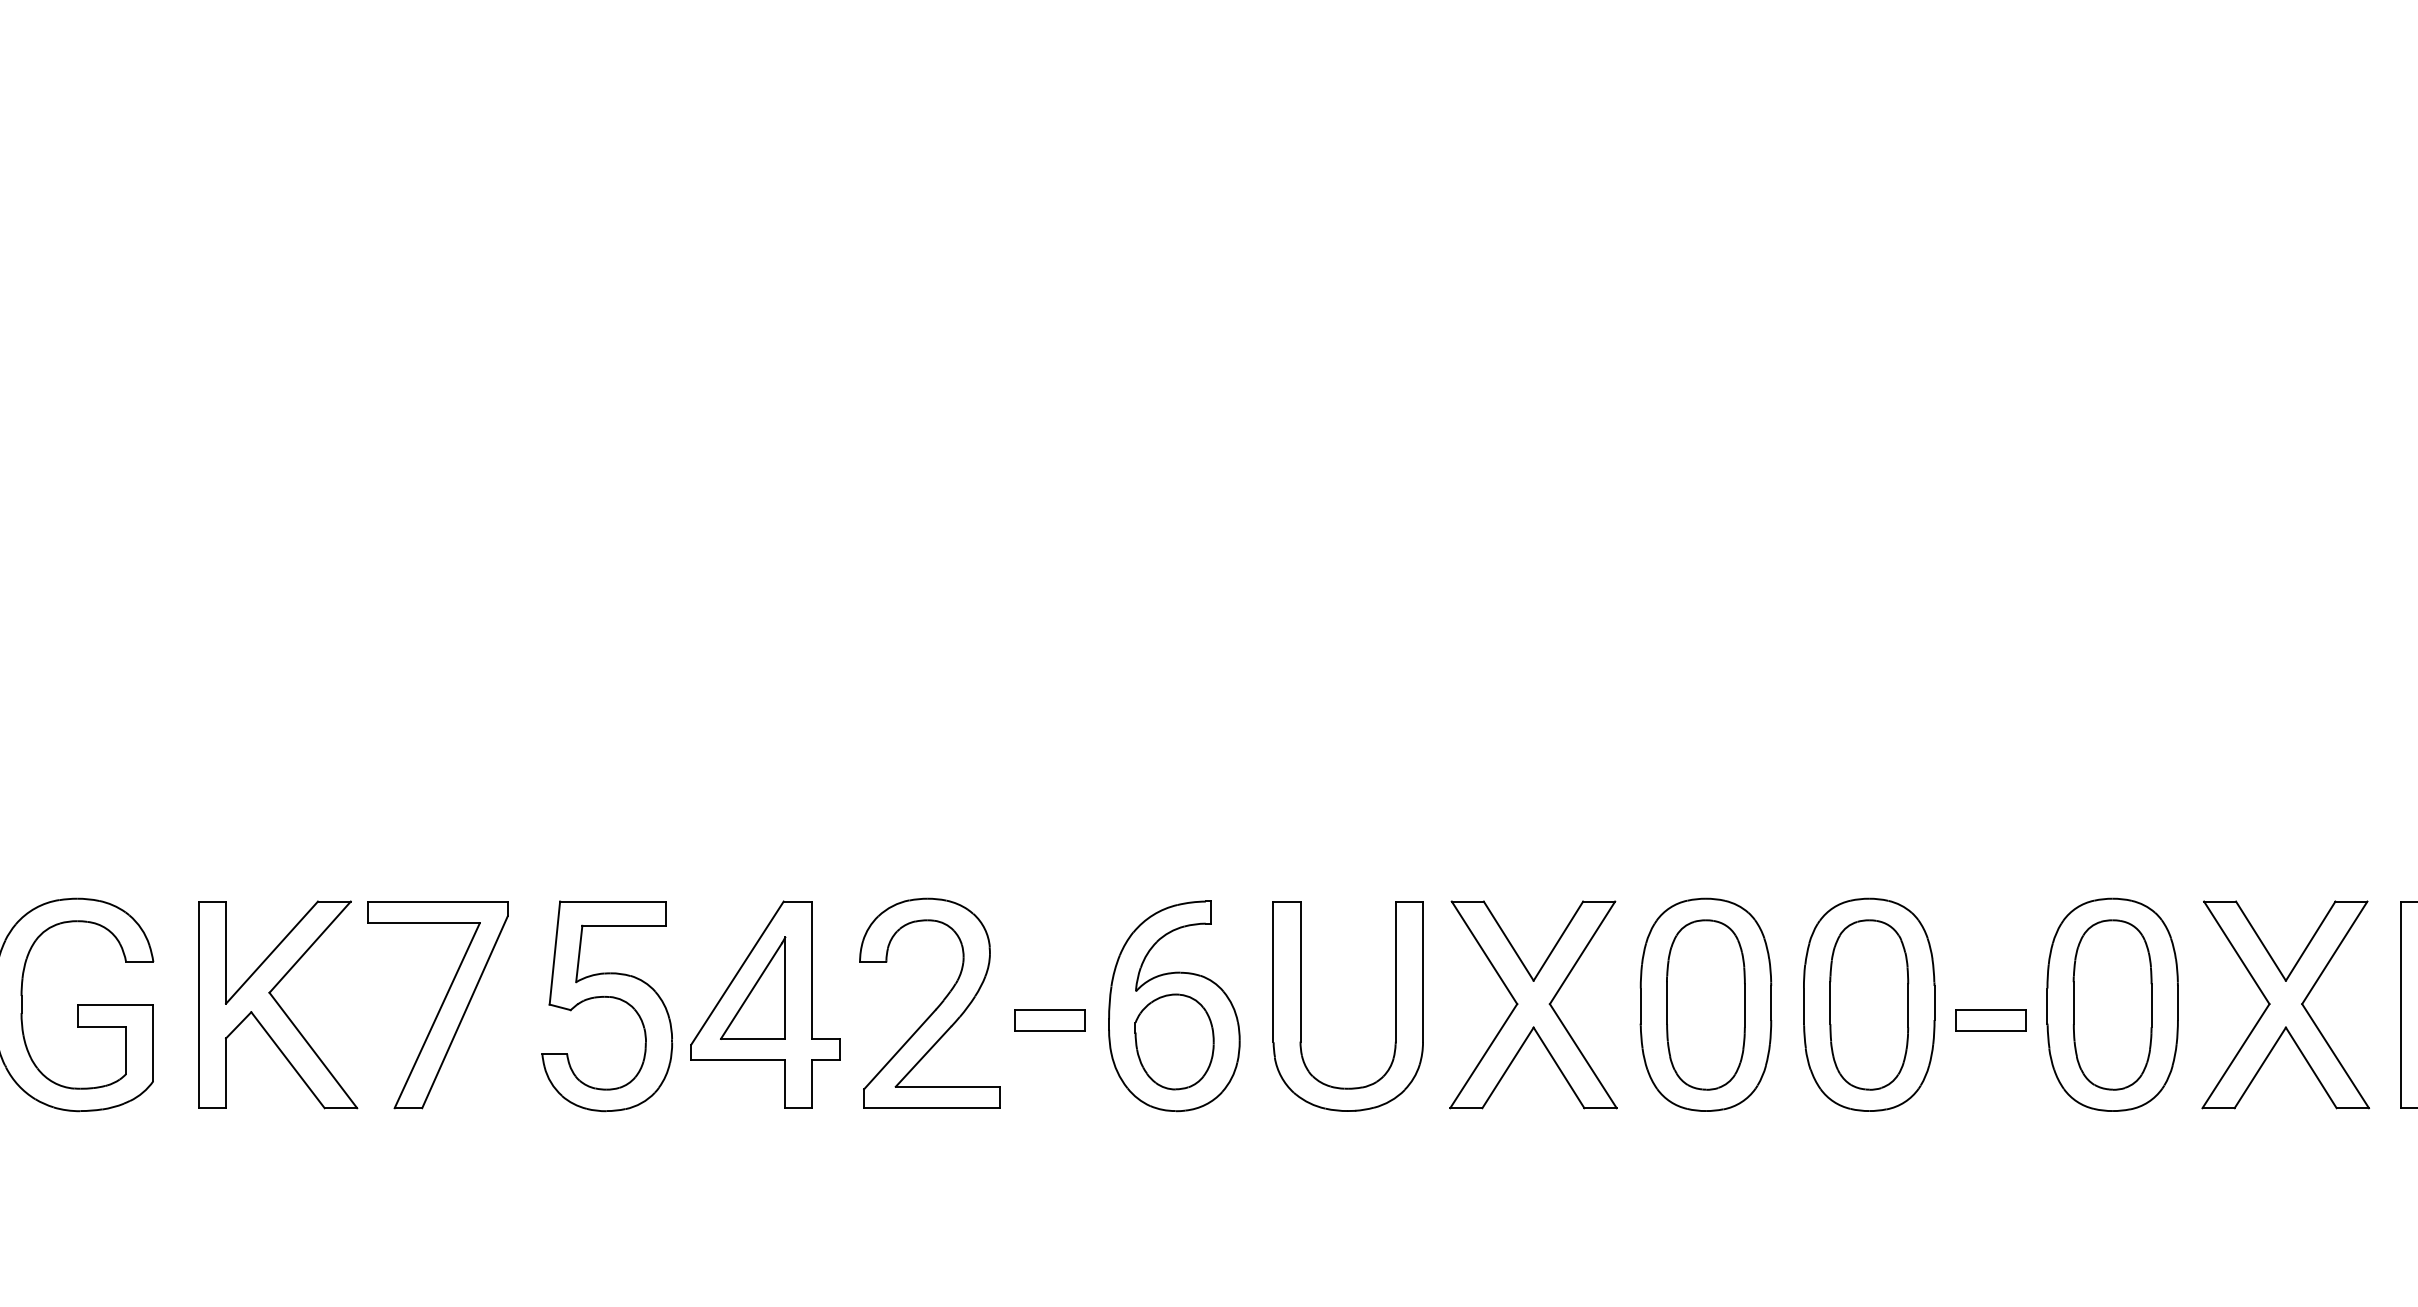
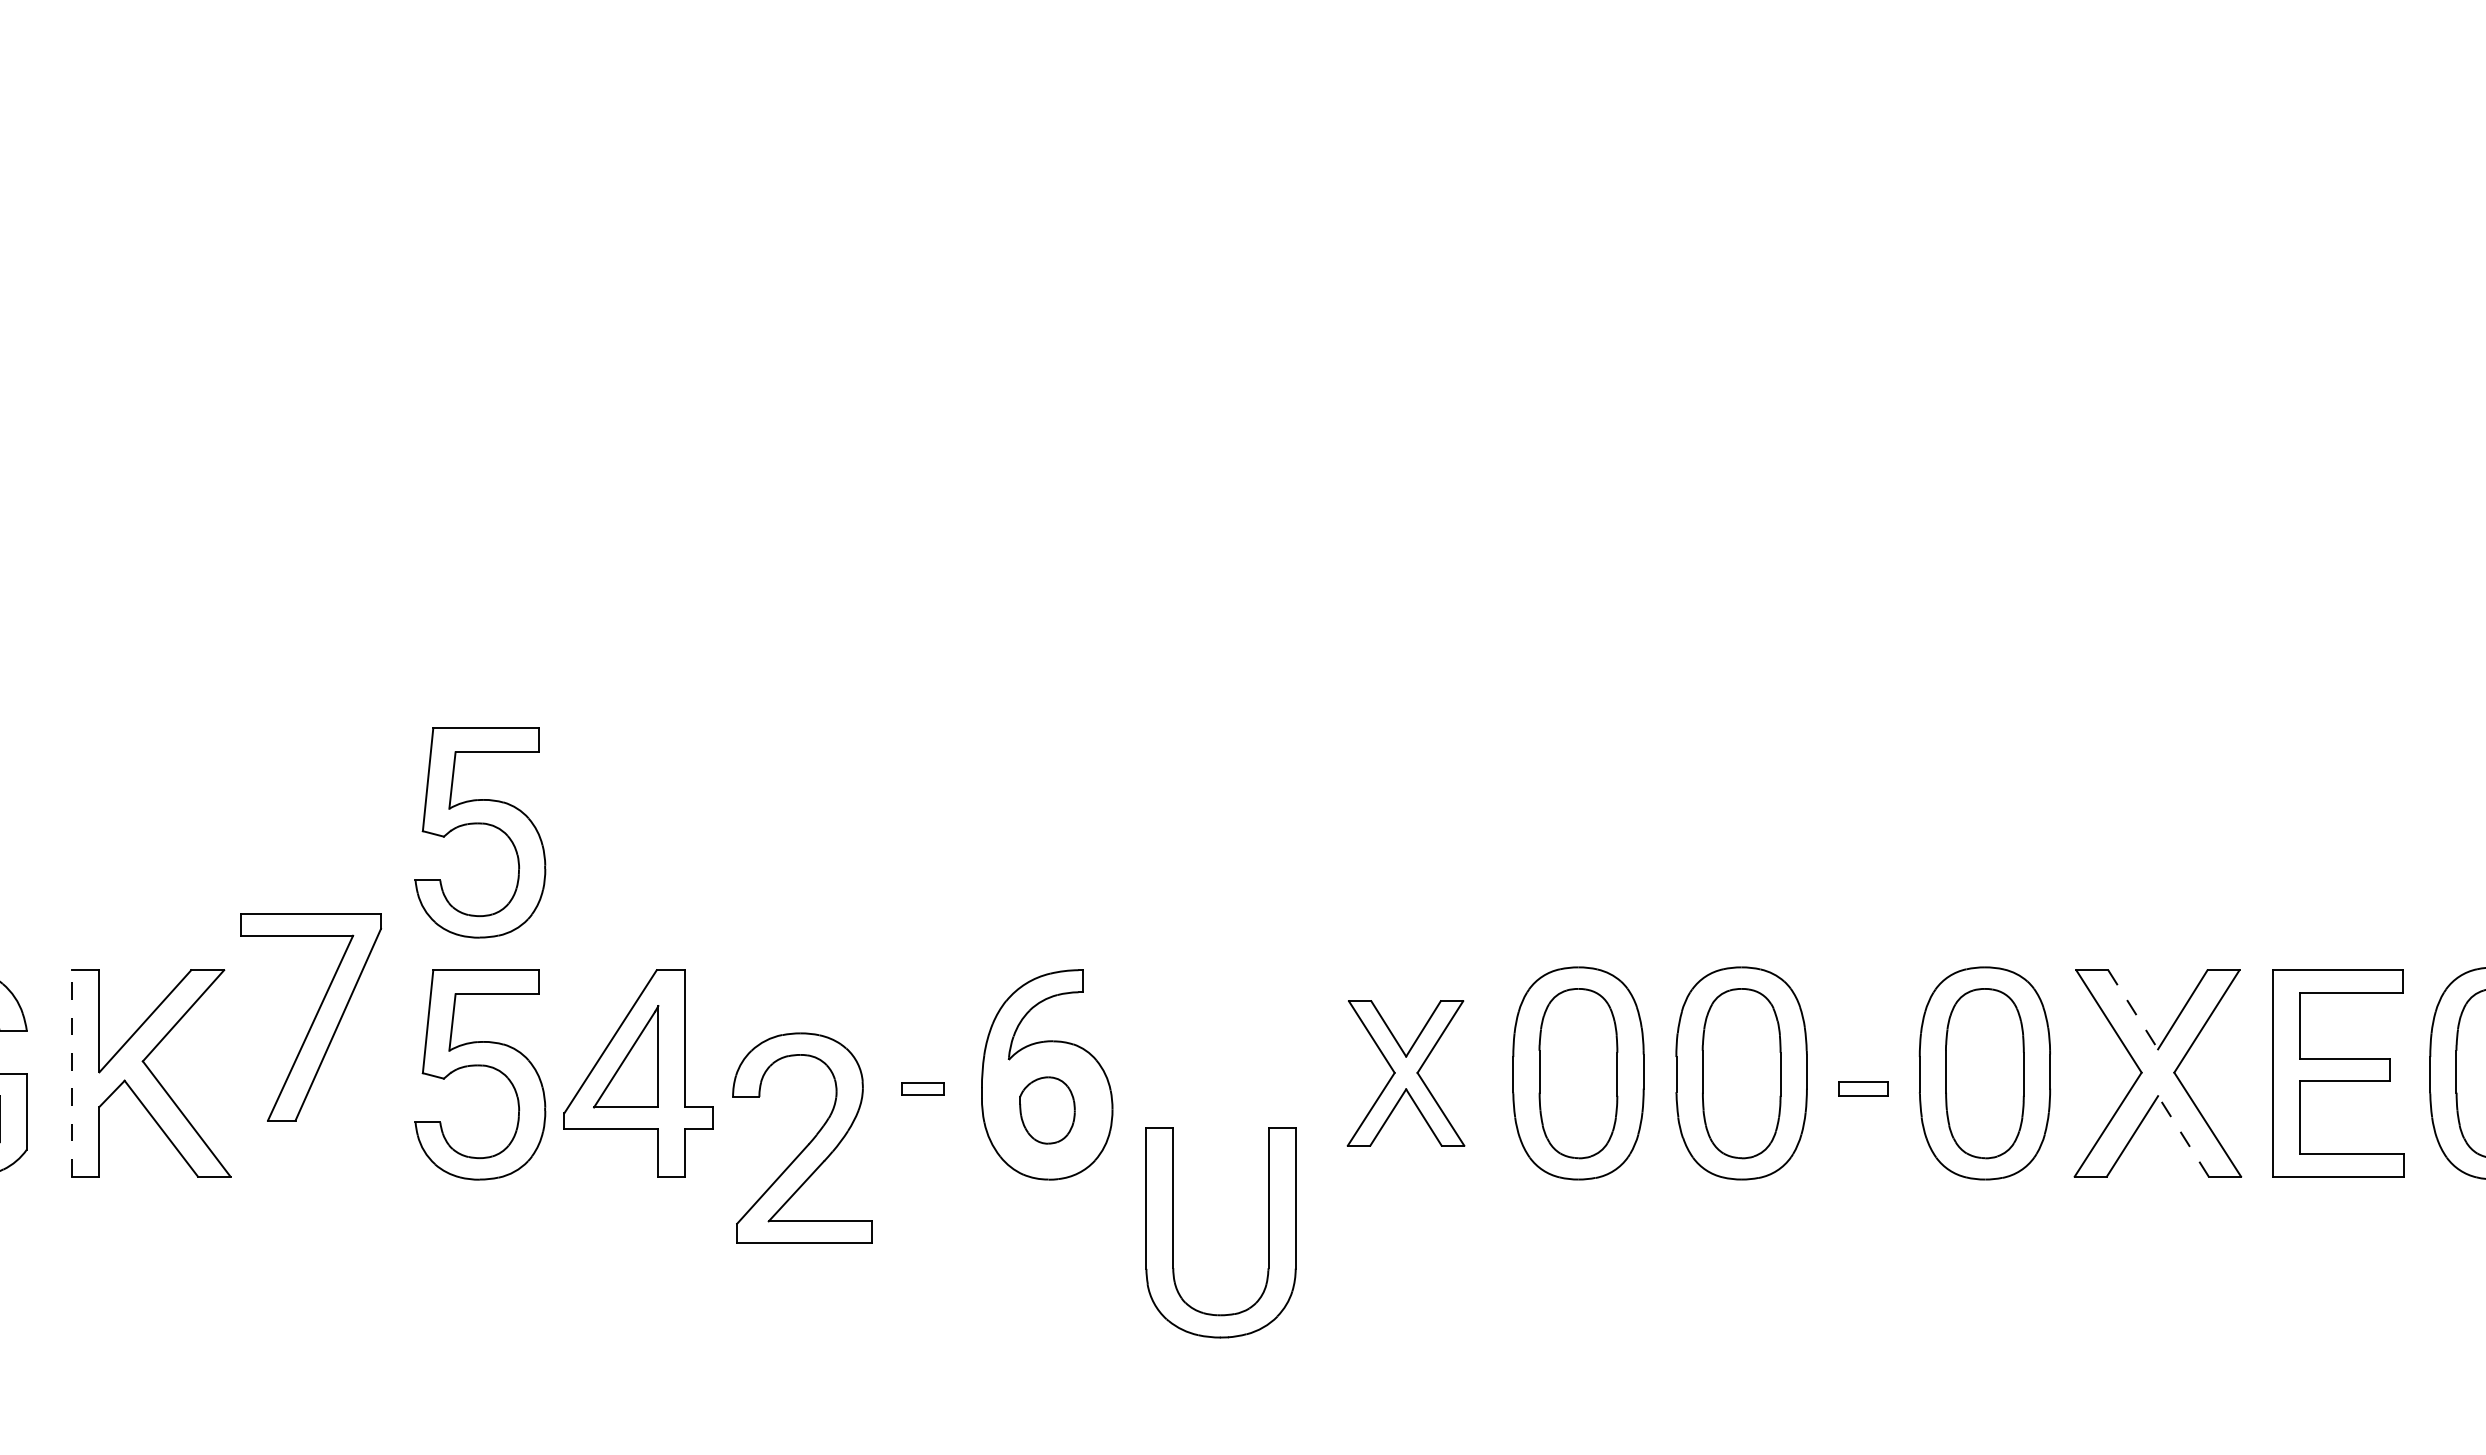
part: (607, 755) -> (480, 824), added
line: (2261, 940) -> (2133, 1009), solid -> dashed
line: (199, 1003) -> (72, 1072), solid -> dashed
part: (438, 1004) -> (311, 1017), moved
part: (1532, 1004) -> (1405, 1073), size x0.7
part: (1300, 1005) -> (1173, 1232), moved
part: (935, 1008) -> (808, 1143), moved
part: (1049, 1019) -> (922, 1088), size x0.6
part: (1991, 1019) -> (1863, 1088), size x0.7
part: (1174, 1041) -> (1047, 1110), size x0.7
line: (2311, 1067) -> (2183, 1136), solid -> dashed

